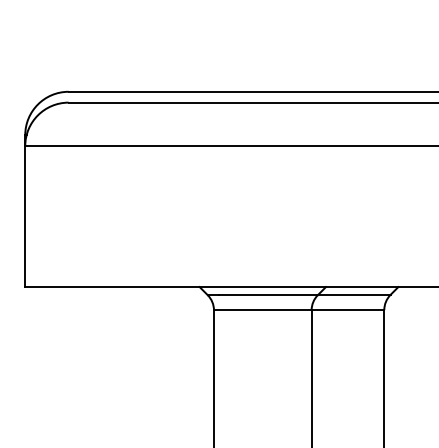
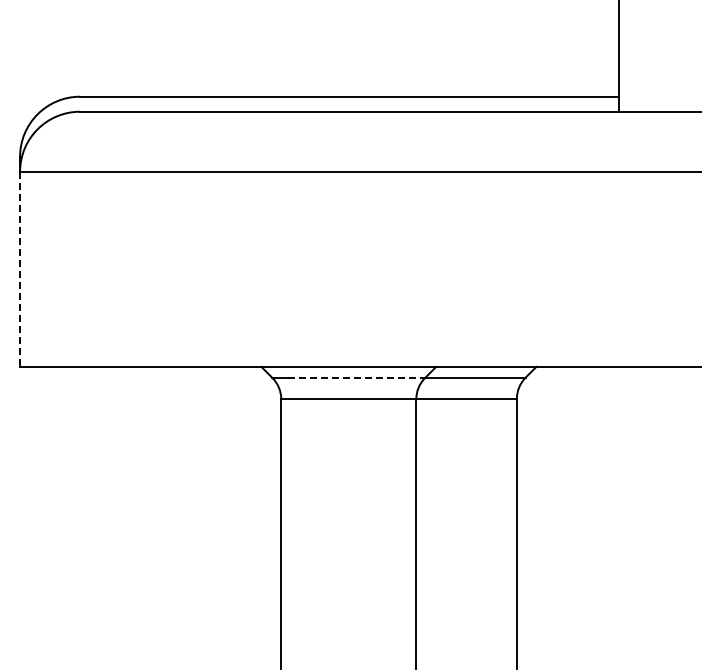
line: (25, 216) -> (20, 269), solid -> dashed
line: (268, 294) -> (356, 377), solid -> dashed

